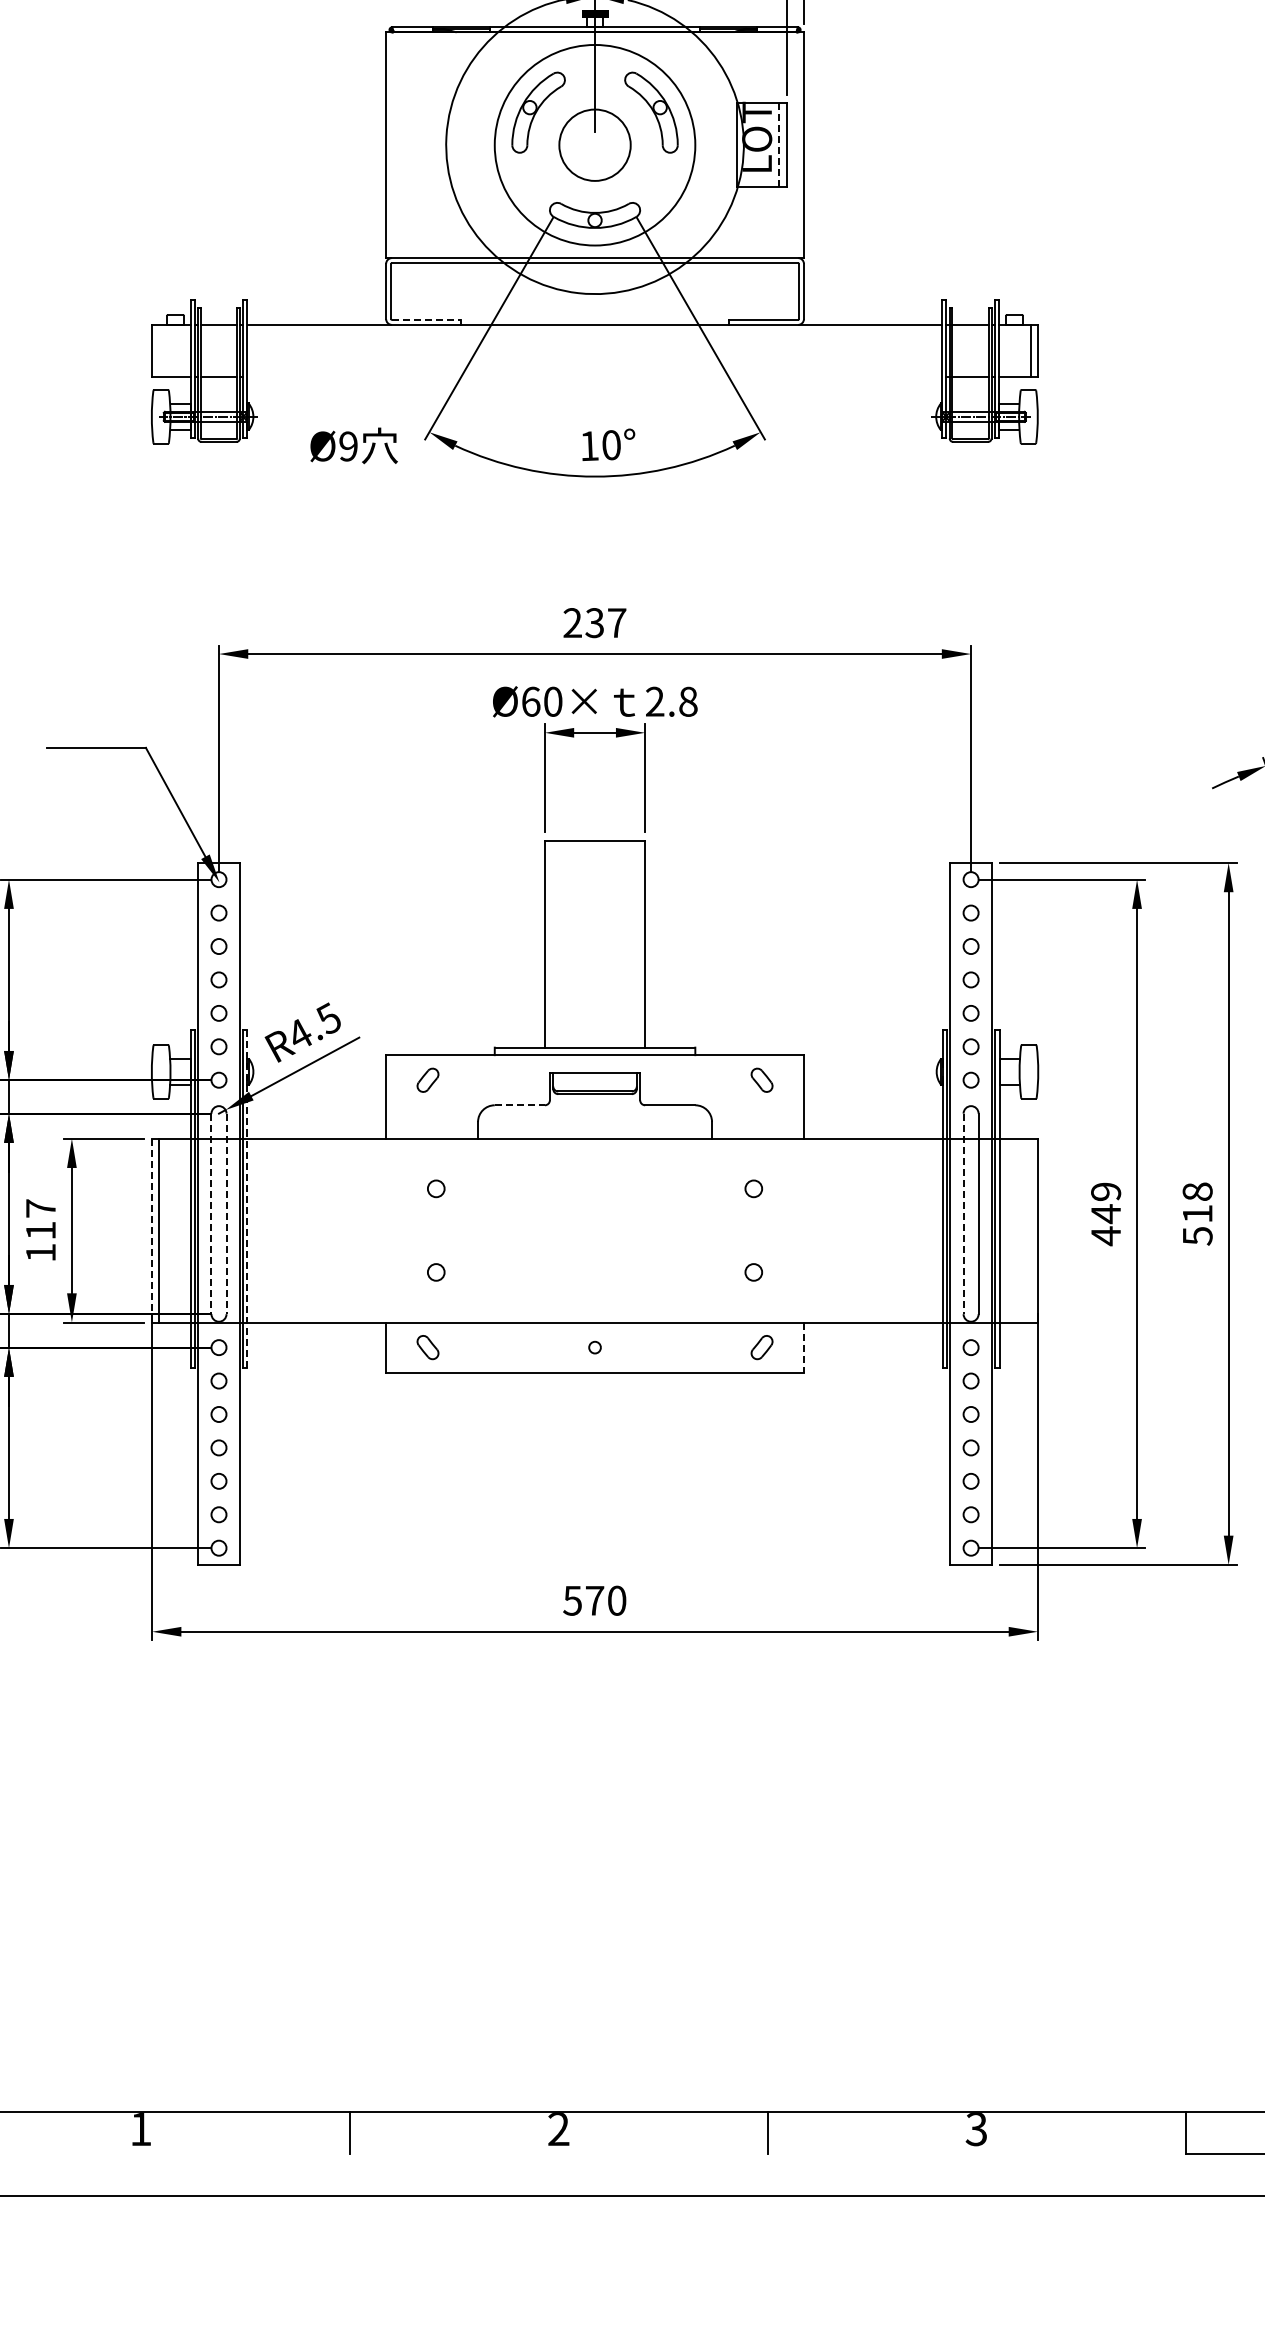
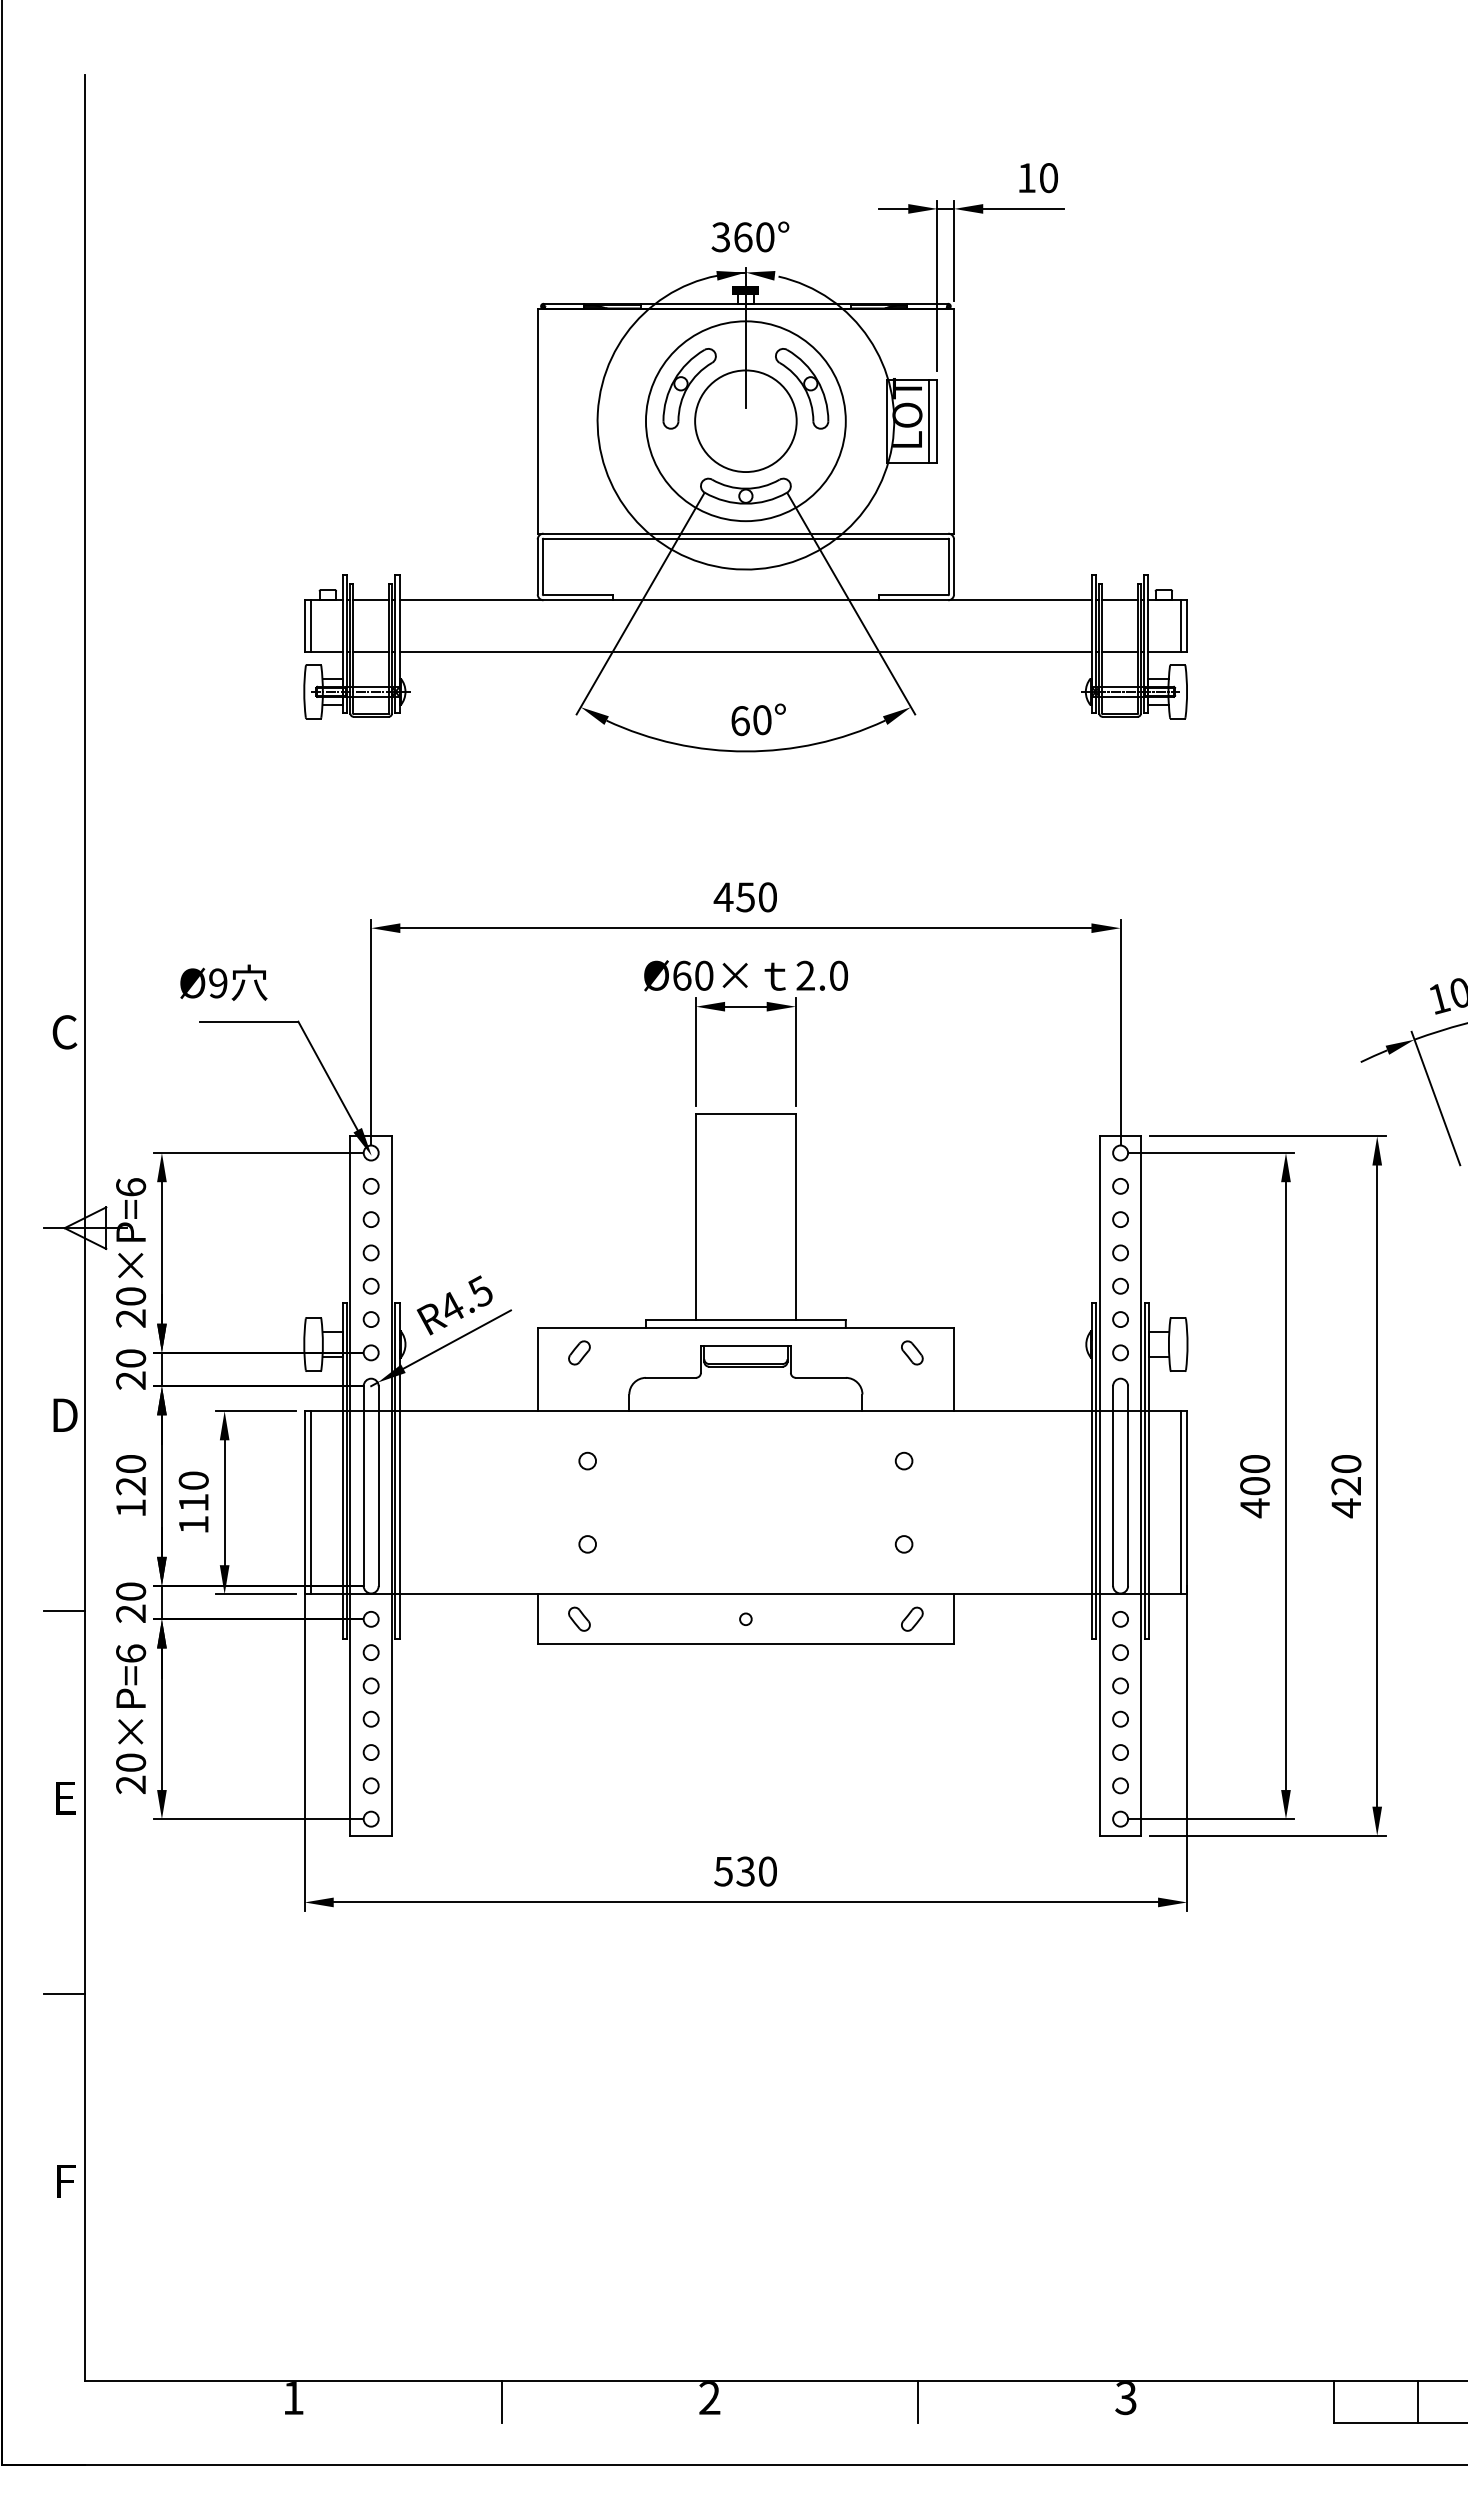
circle: (594, 145) -> (745, 421), size x1.43
line: (779, 145) -> (929, 421), dashed -> solid
line: (427, 320) -> (578, 595), dashed -> solid
line: (159, 350) -> (311, 625), added
line: (594, 376) -> (745, 651), added
text: (353, 445) -> (223, 982), moved
text: (589, 446) -> (740, 721), 10° -> 60°
text: (594, 623) -> (745, 897), 237 -> 450
text: (687, 701) -> (838, 975), 2.8 -> 2.0
line: (519, 1104) -> (670, 1377), dashed -> solid
line: (247, 1199) -> (399, 1471), dashed -> solid
text: (1106, 1203) -> (1255, 1475), 449 -> 400
text: (40, 1208) -> (193, 1480), 117 -> 110
line: (211, 1214) -> (363, 1486), dashed -> solid
line: (226, 1214) -> (378, 1486), dashed -> solid
line: (963, 1214) -> (1113, 1486), dashed -> solid
text: (1197, 1214) -> (1346, 1486), 518 -> 420
line: (152, 1230) -> (304, 1502), dashed -> solid
line: (1031, 1230) -> (1180, 1502), added
line: (804, 1347) -> (954, 1619), dashed -> solid
text: (594, 1600) -> (745, 1871), 570 -> 530

